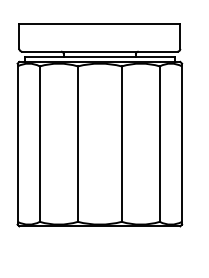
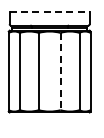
line: (101, 23) -> (50, 11), solid -> dashed
line: (121, 144) -> (60, 71), solid -> dashed

